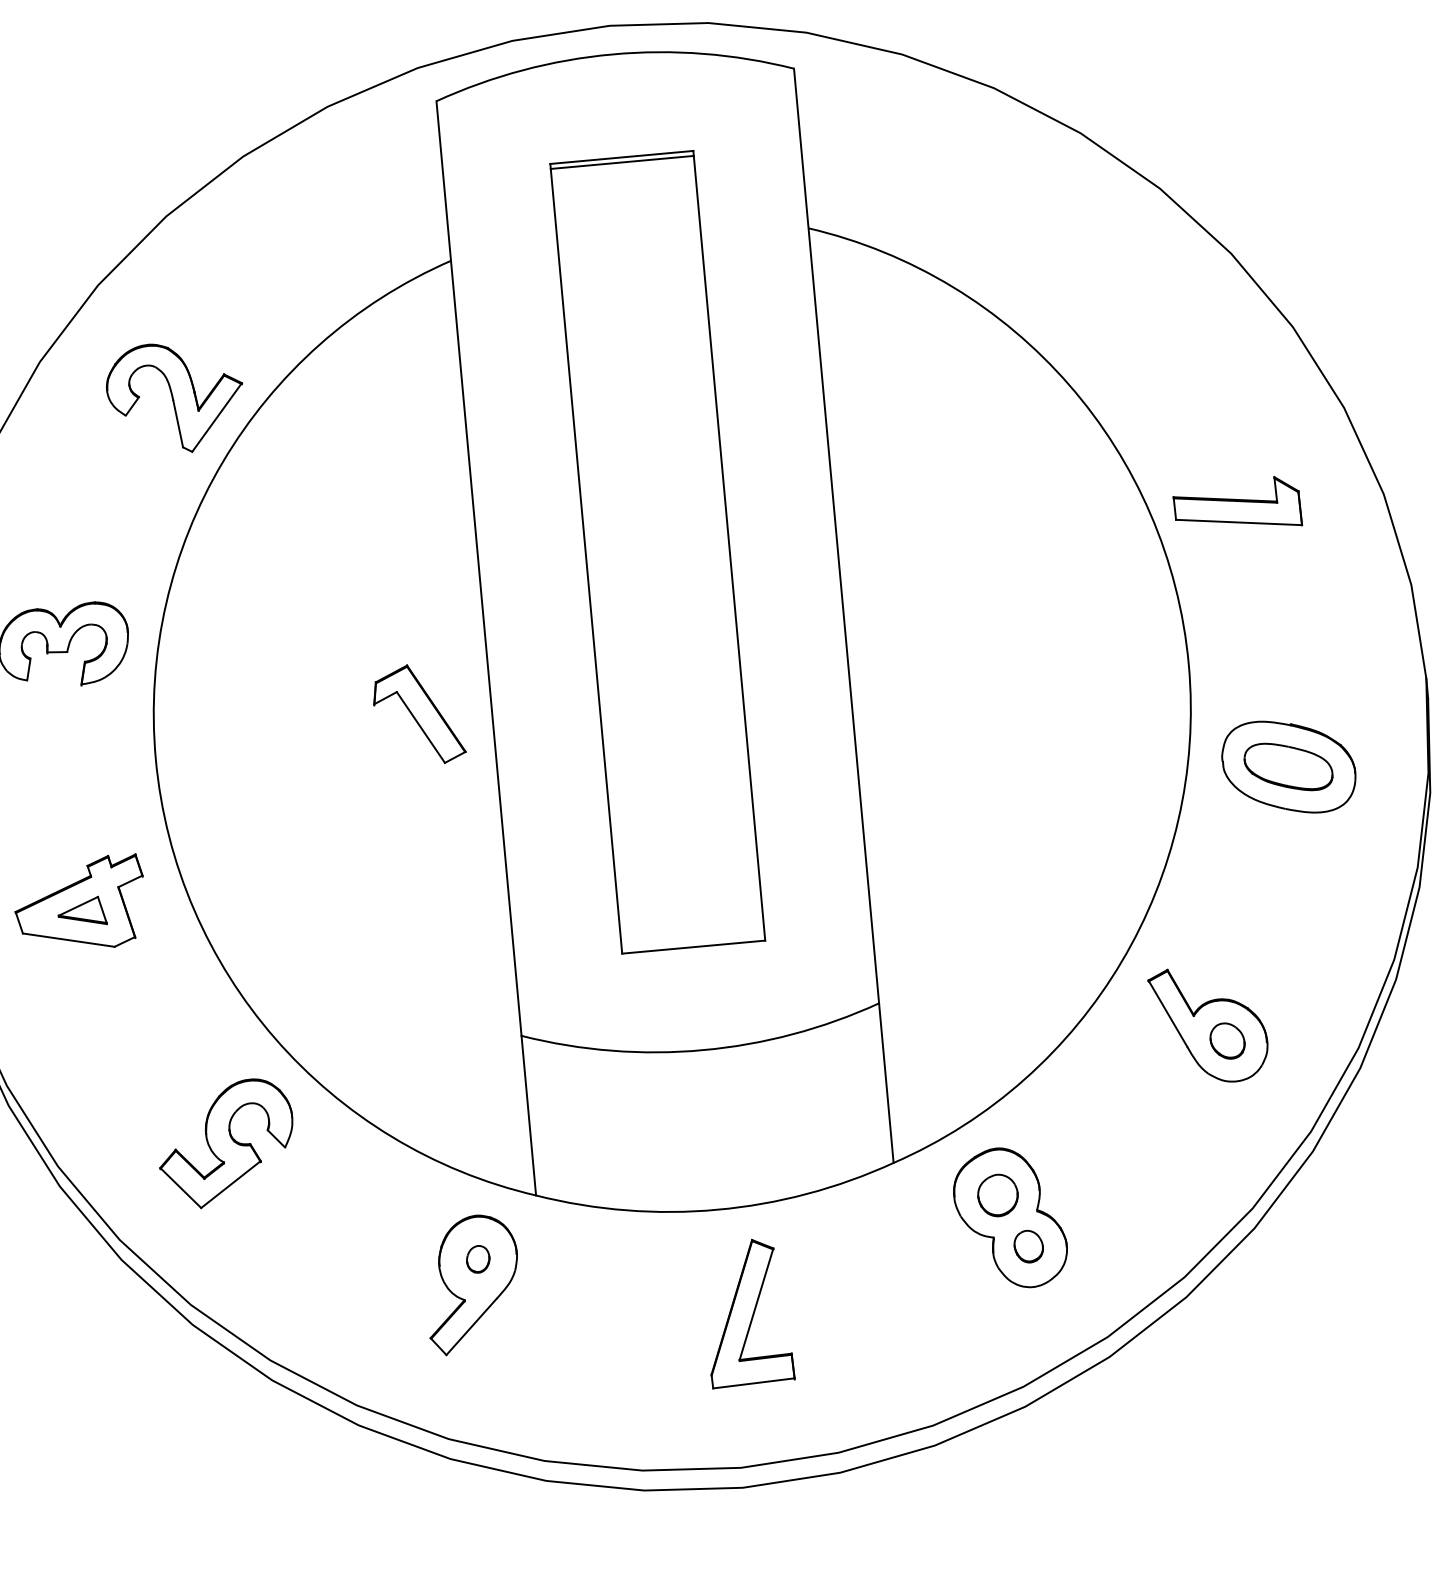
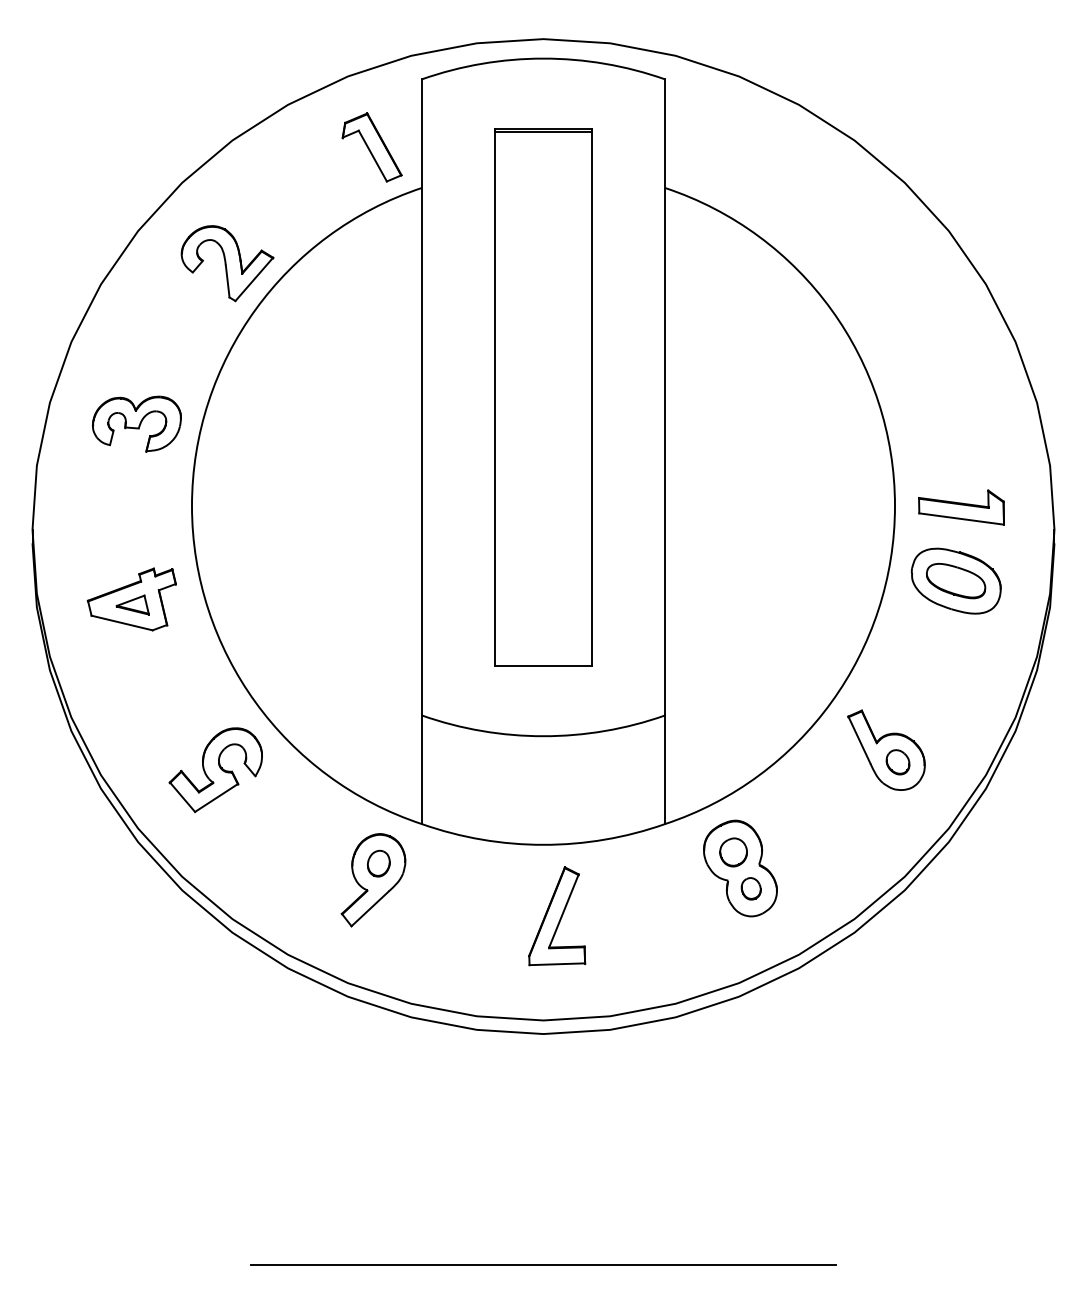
part: (1237, 505) -> (961, 507), moved
part: (417, 715) -> (371, 147), moved
part: (477, 1259) -> (378, 863), size x1.43

